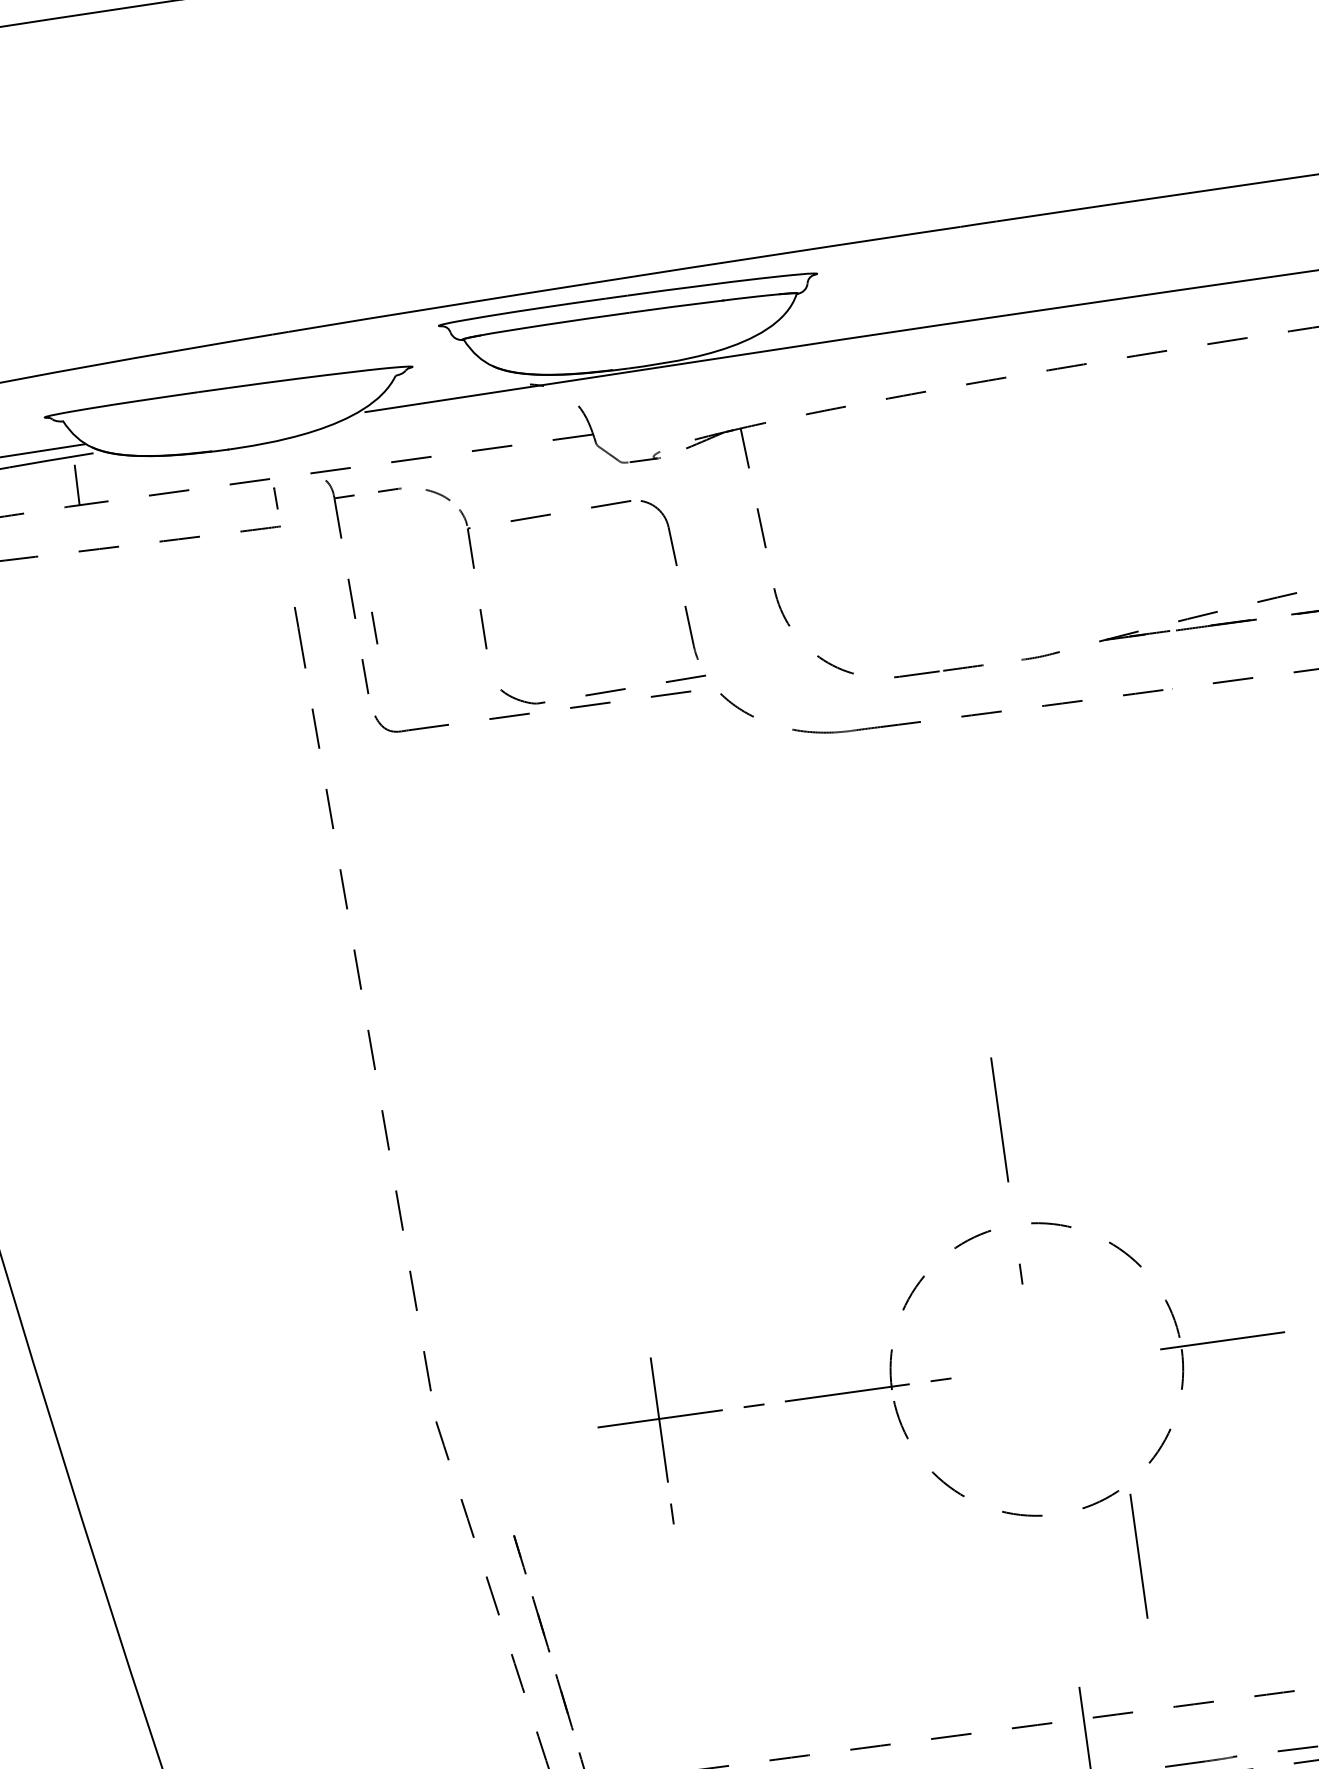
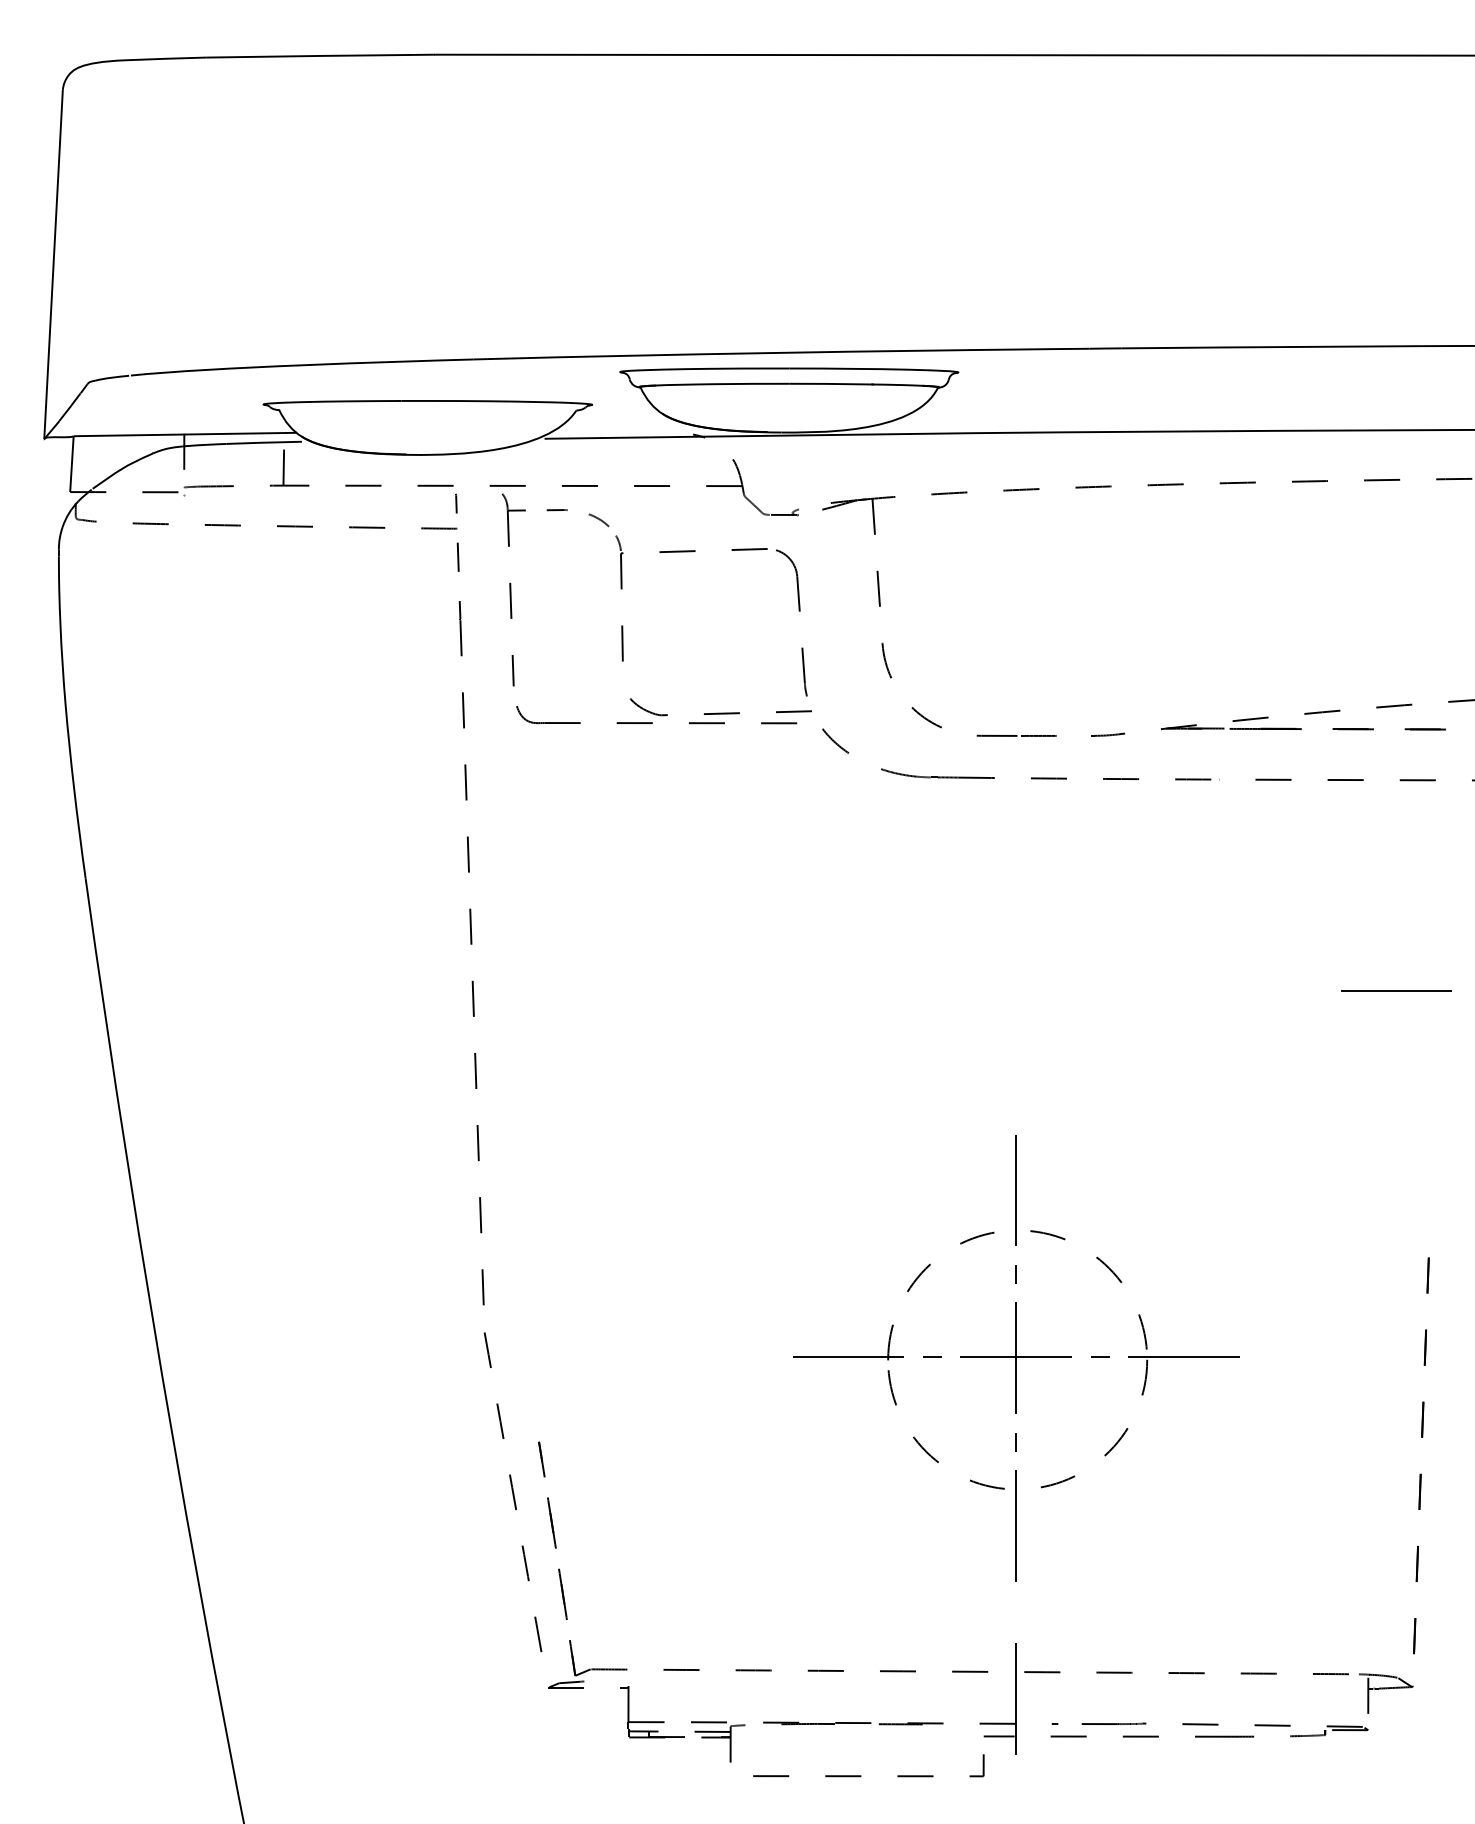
line: (373, 627) -> (457, 556), moved
line: (999, 1119) -> (1015, 1190), moved
part: (663, 1440) -> (1016, 1376), moved
line: (1138, 1555) -> (1015, 1525), moved

